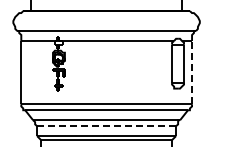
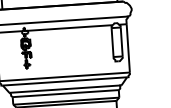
line: (192, 72) -> (128, 48), dashed -> solid
line: (106, 126) -> (65, 93), dashed -> solid

